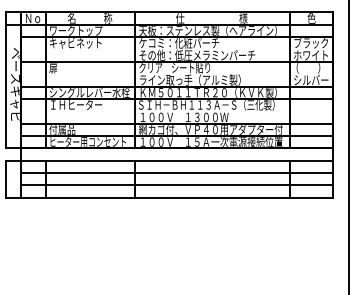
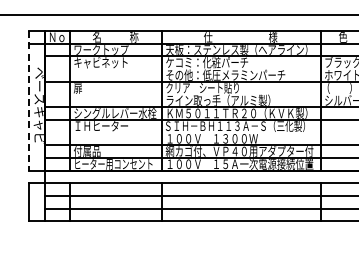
line: (5, 80) -> (28, 100), solid -> dashed

